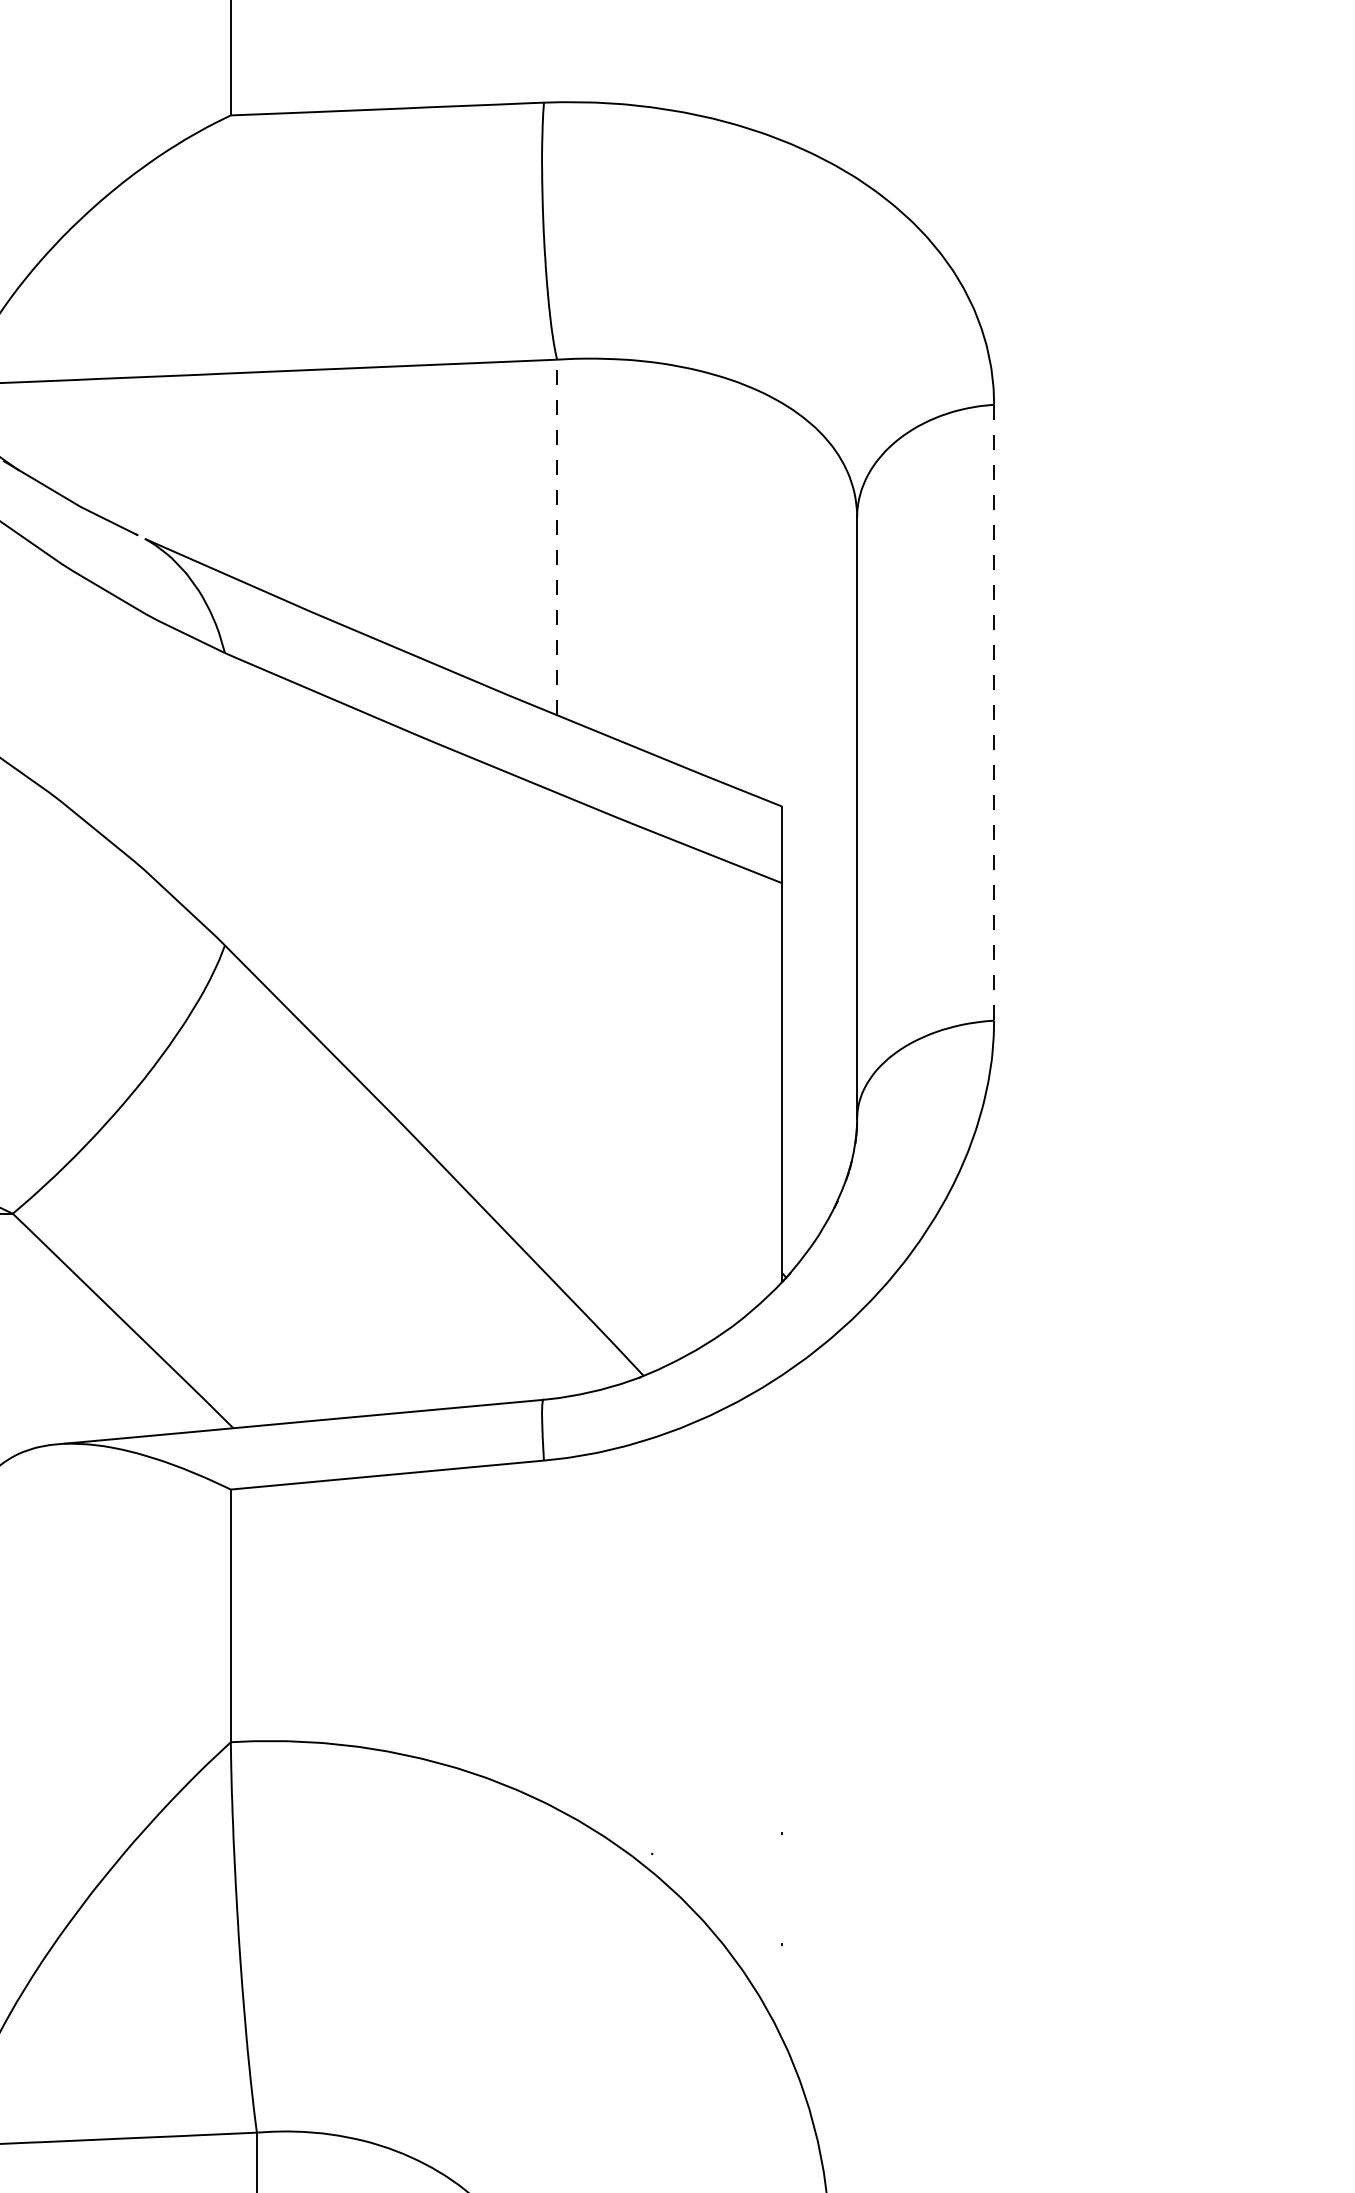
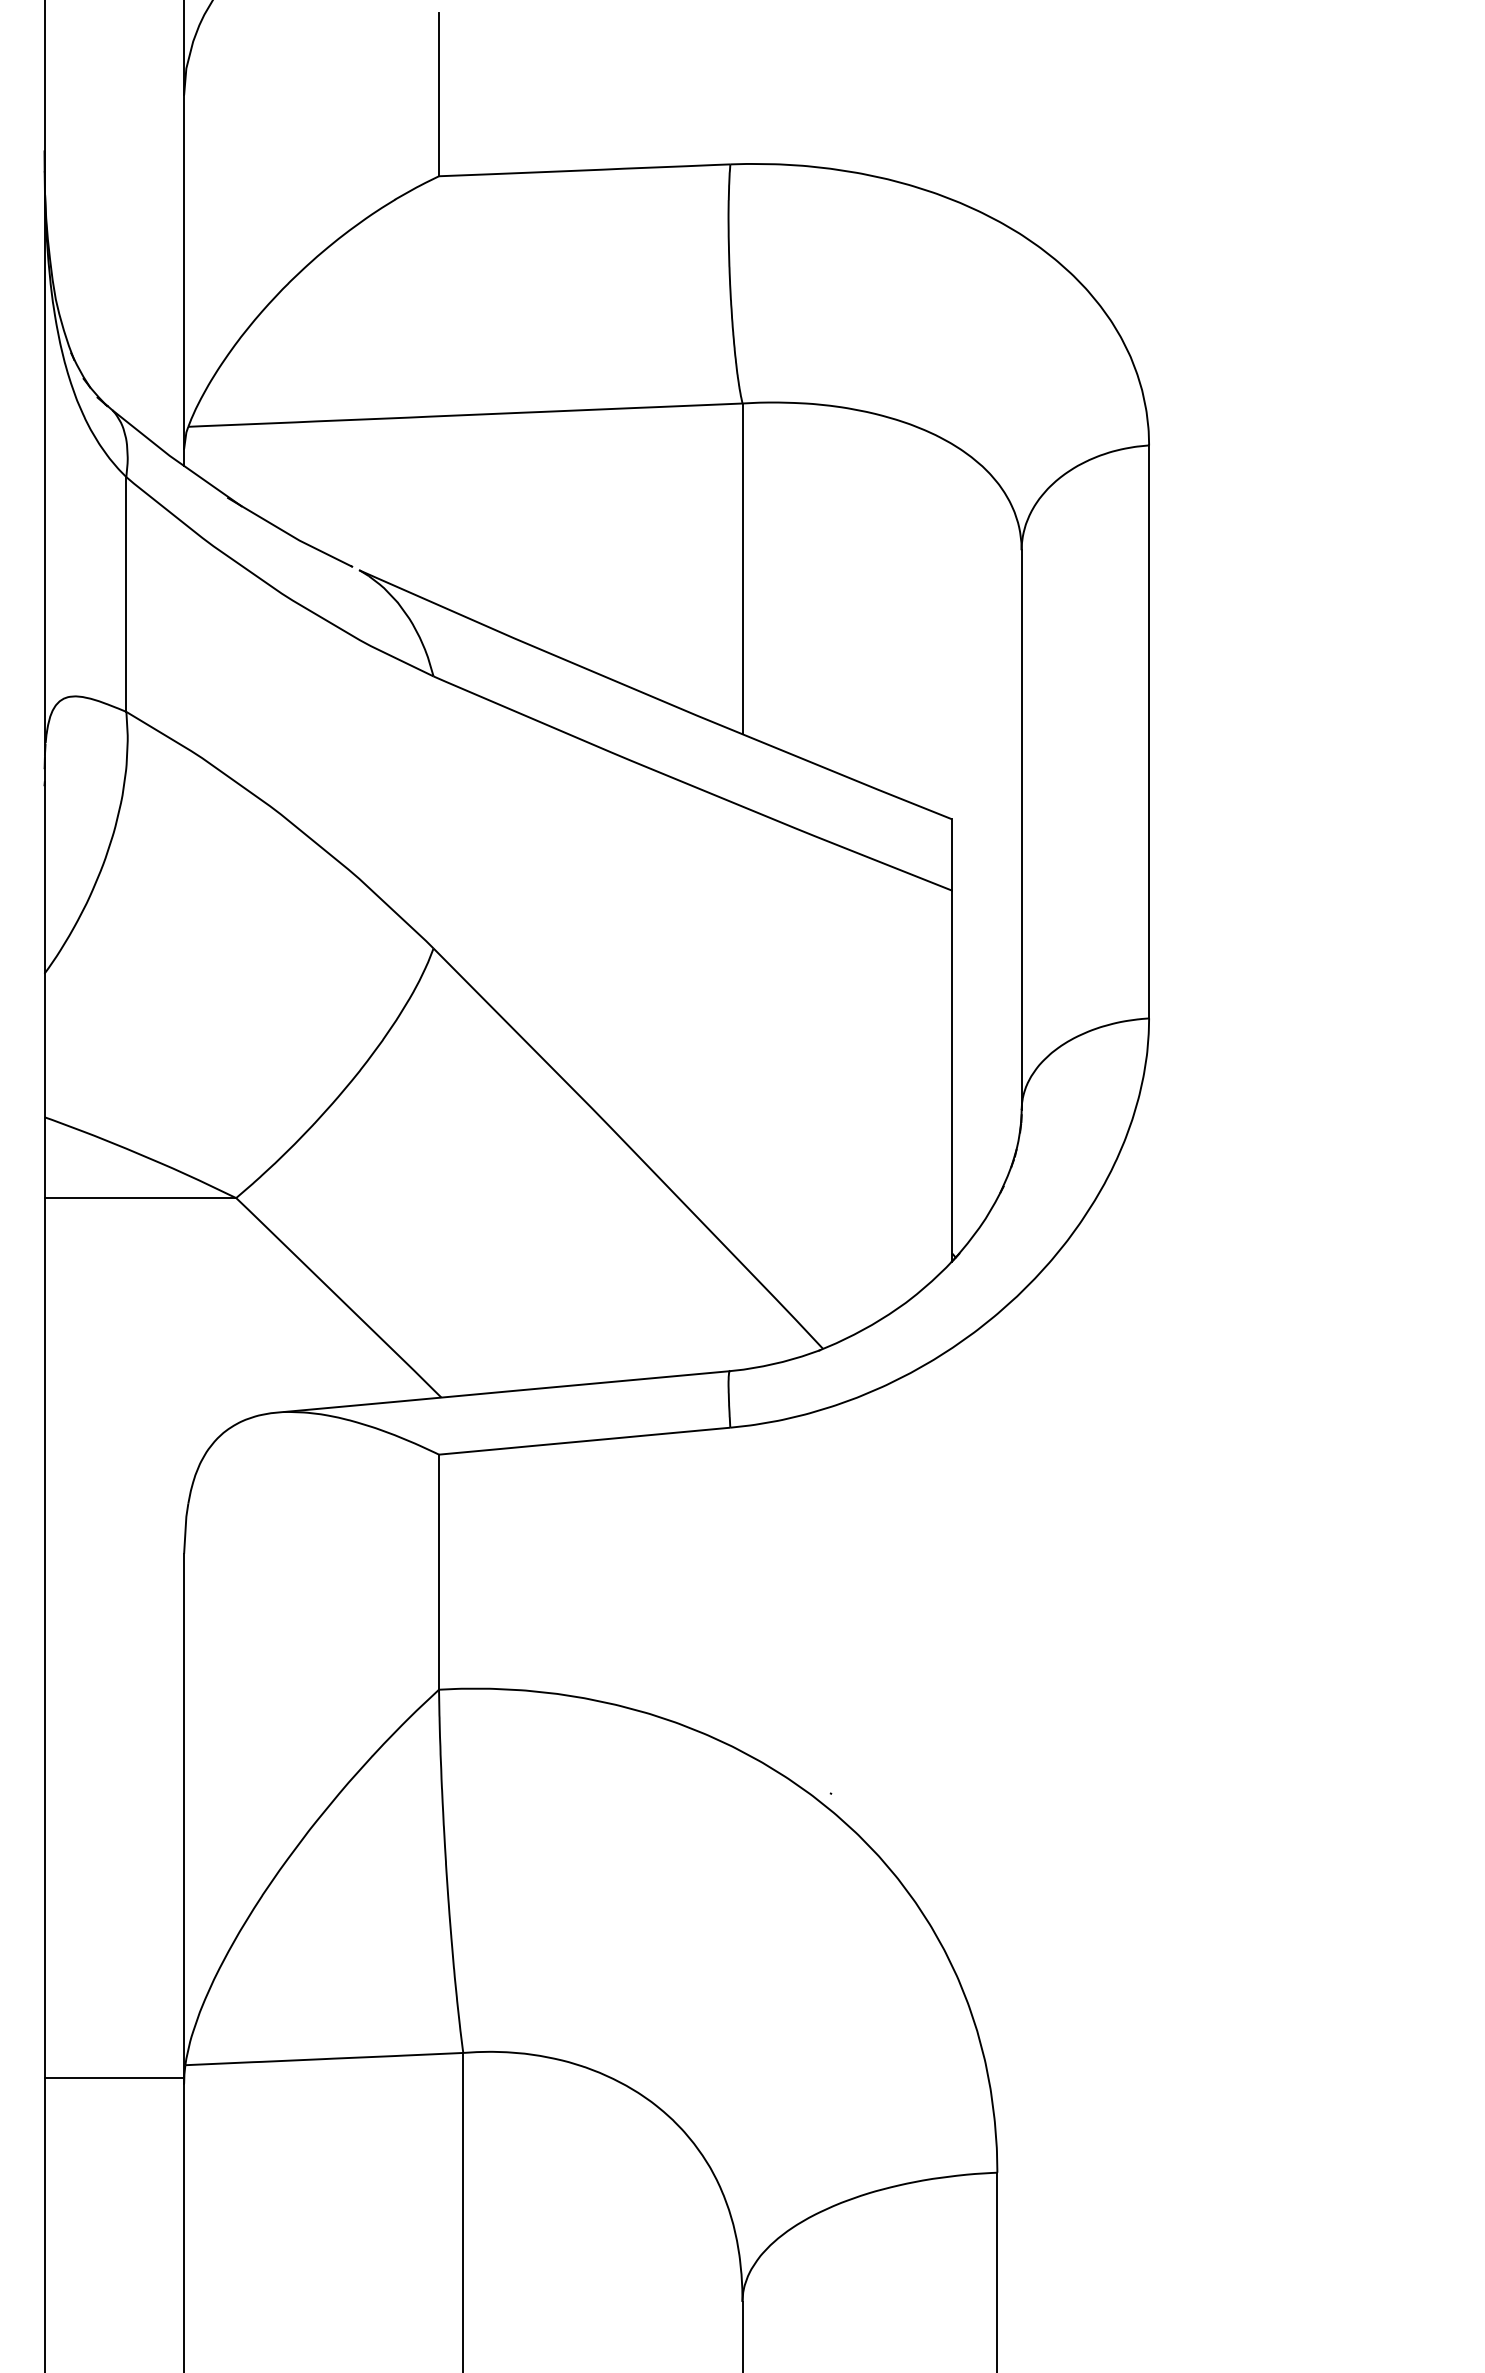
line: (557, 537) -> (742, 568), dashed -> solid
line: (994, 712) -> (1149, 731), dashed -> solid

